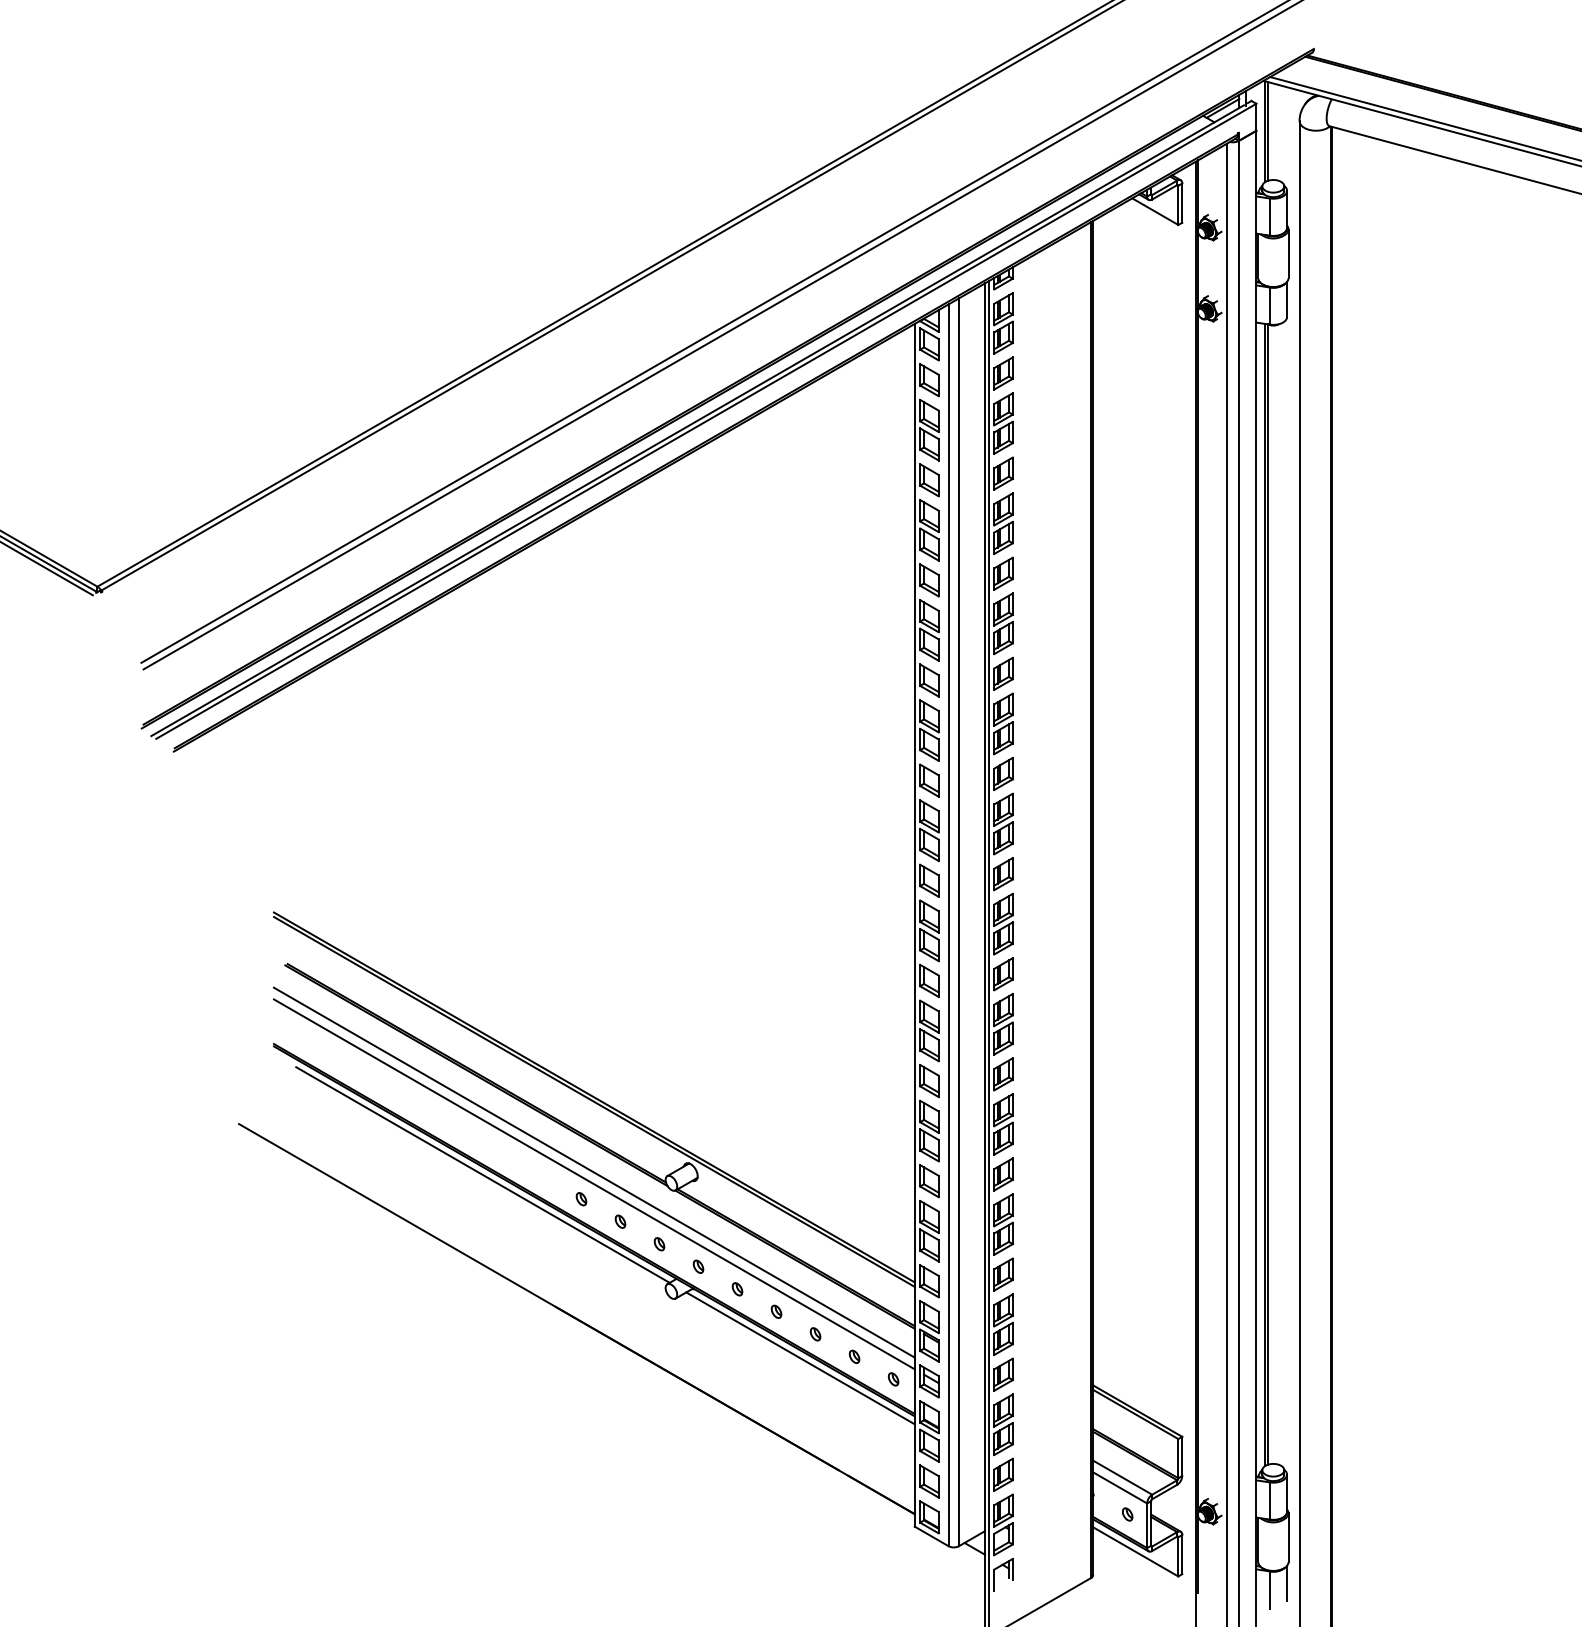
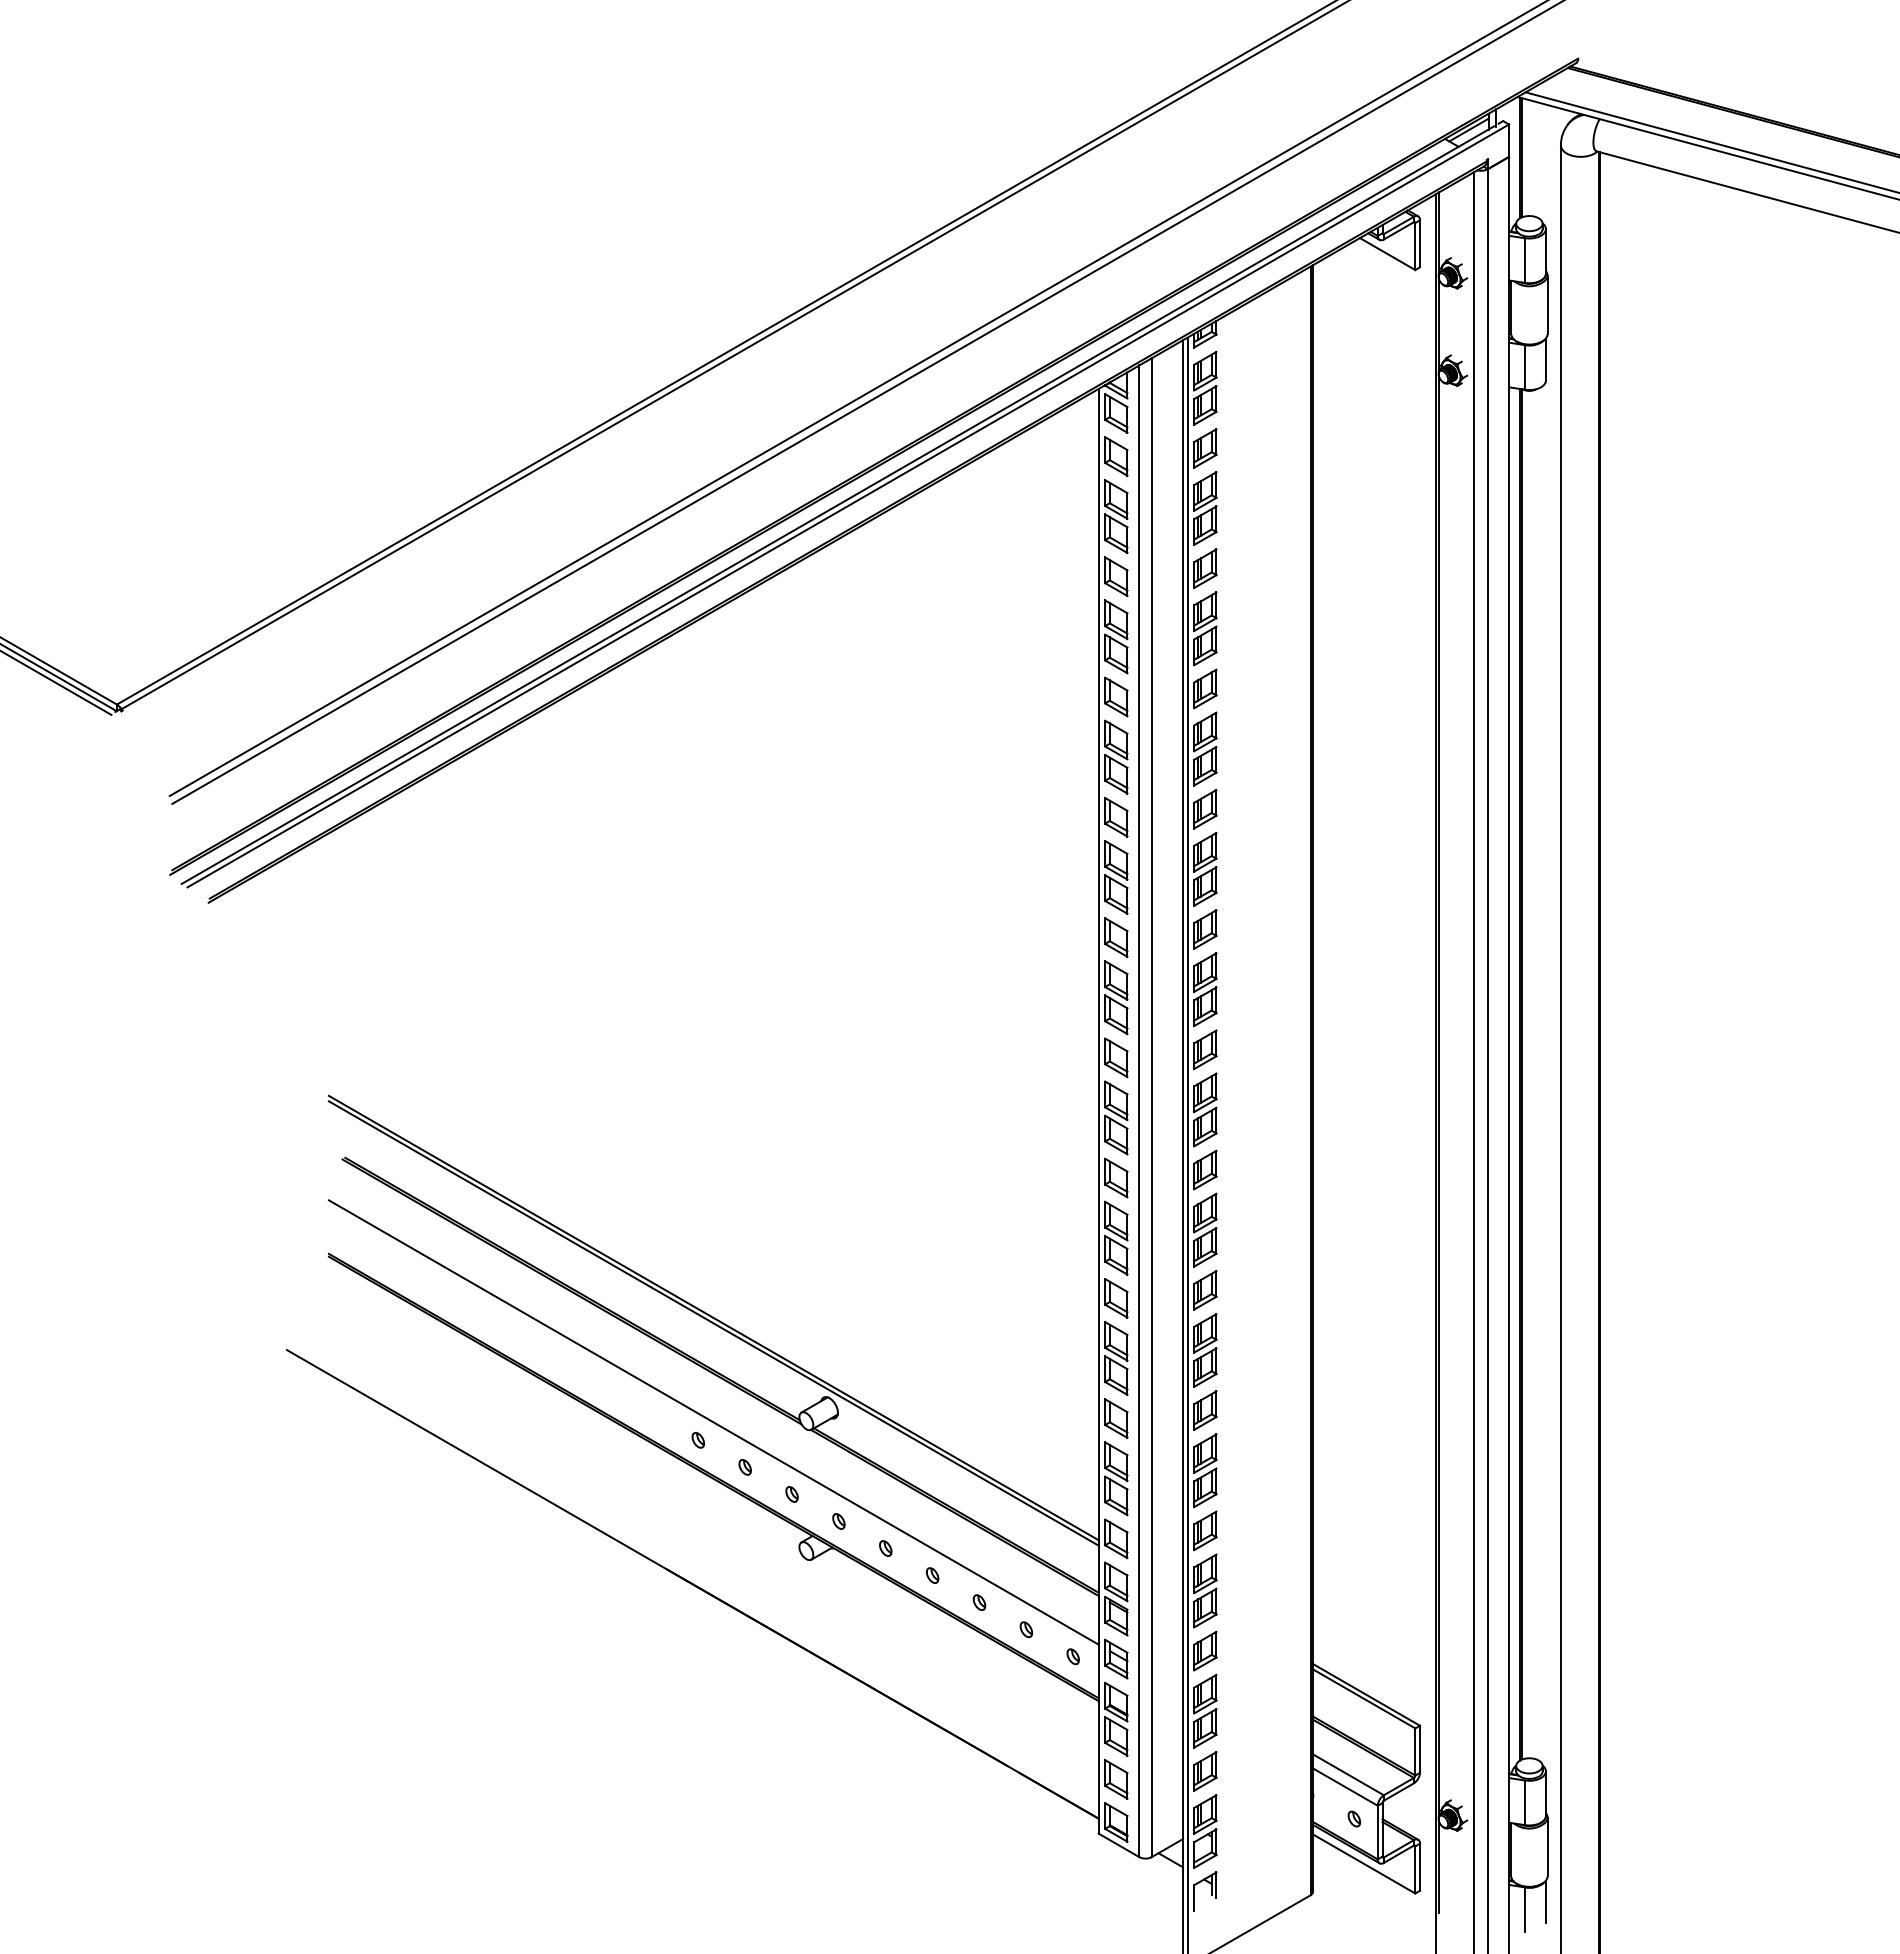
line: (594, 1172) -> (713, 1408), removed
line: (482, 1174) -> (579, 1410), removed
line: (800, 1358) -> (961, 1631), removed

